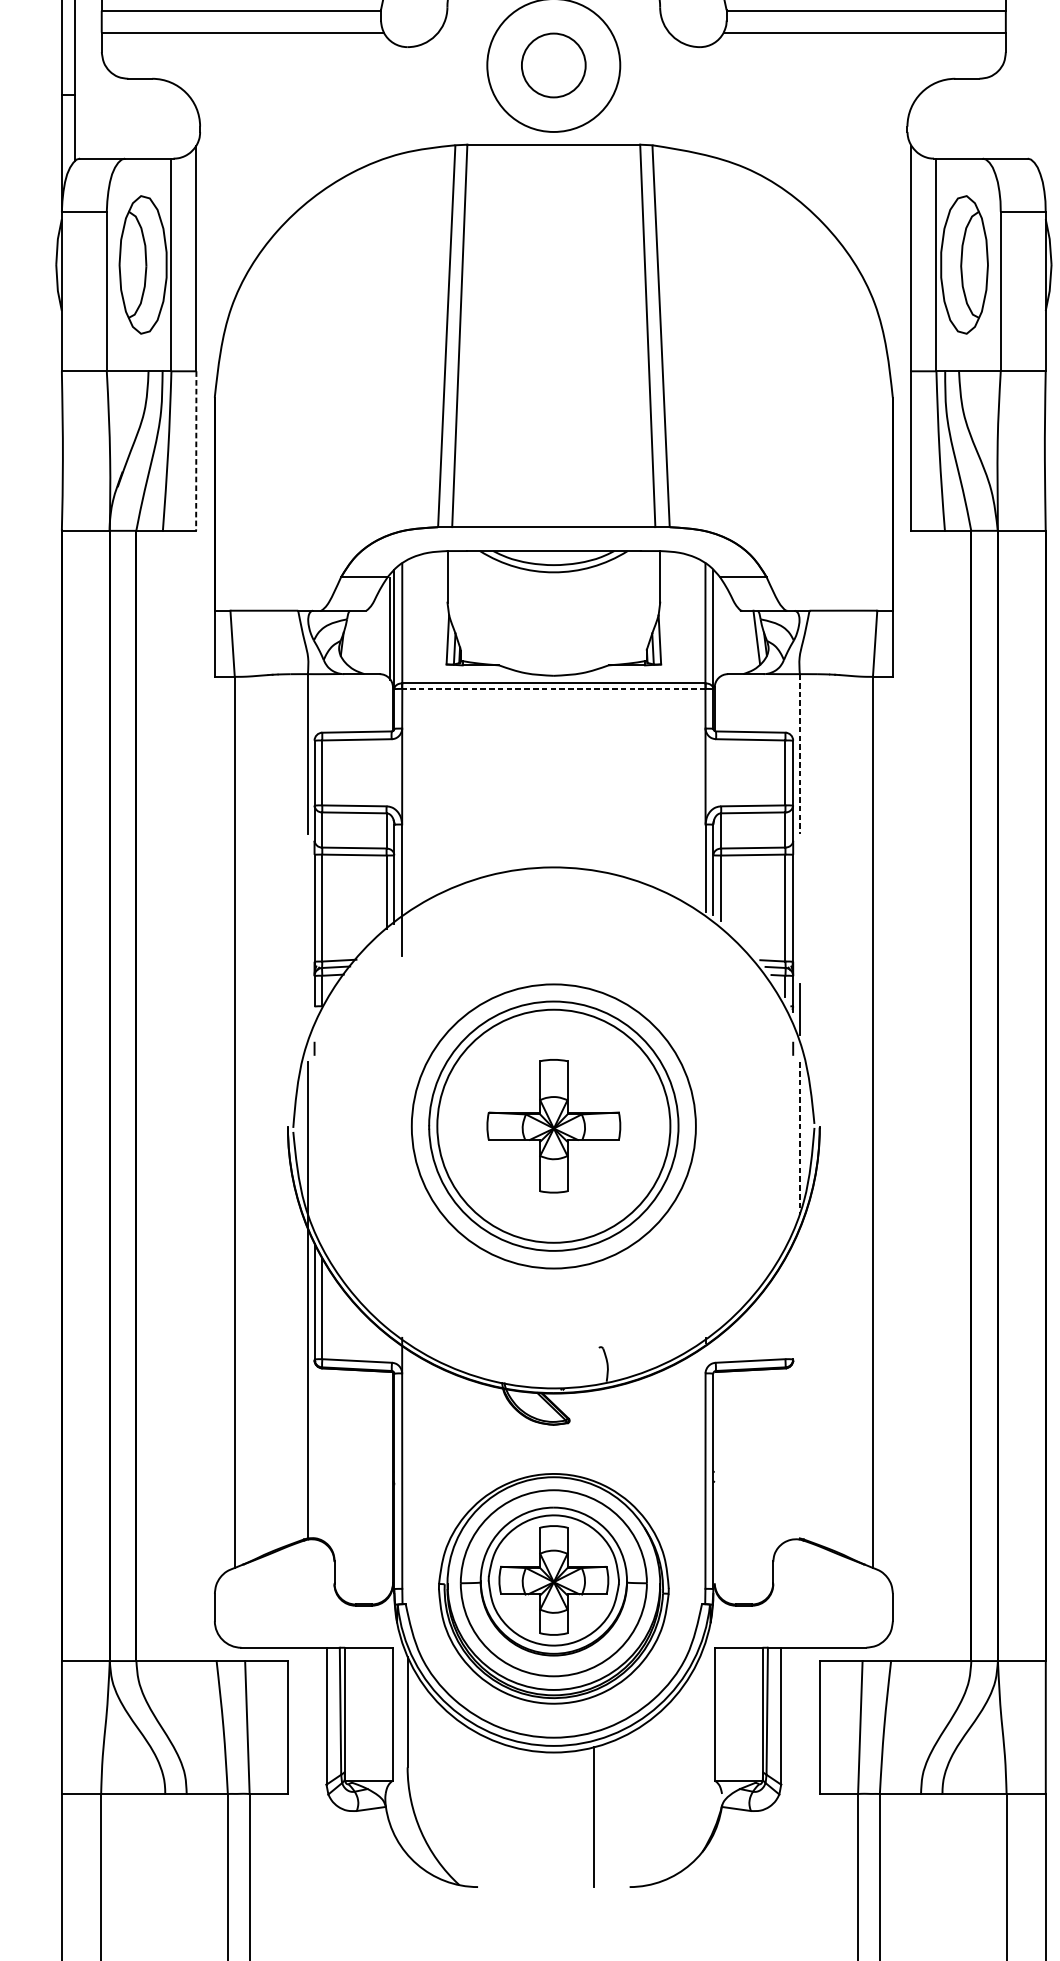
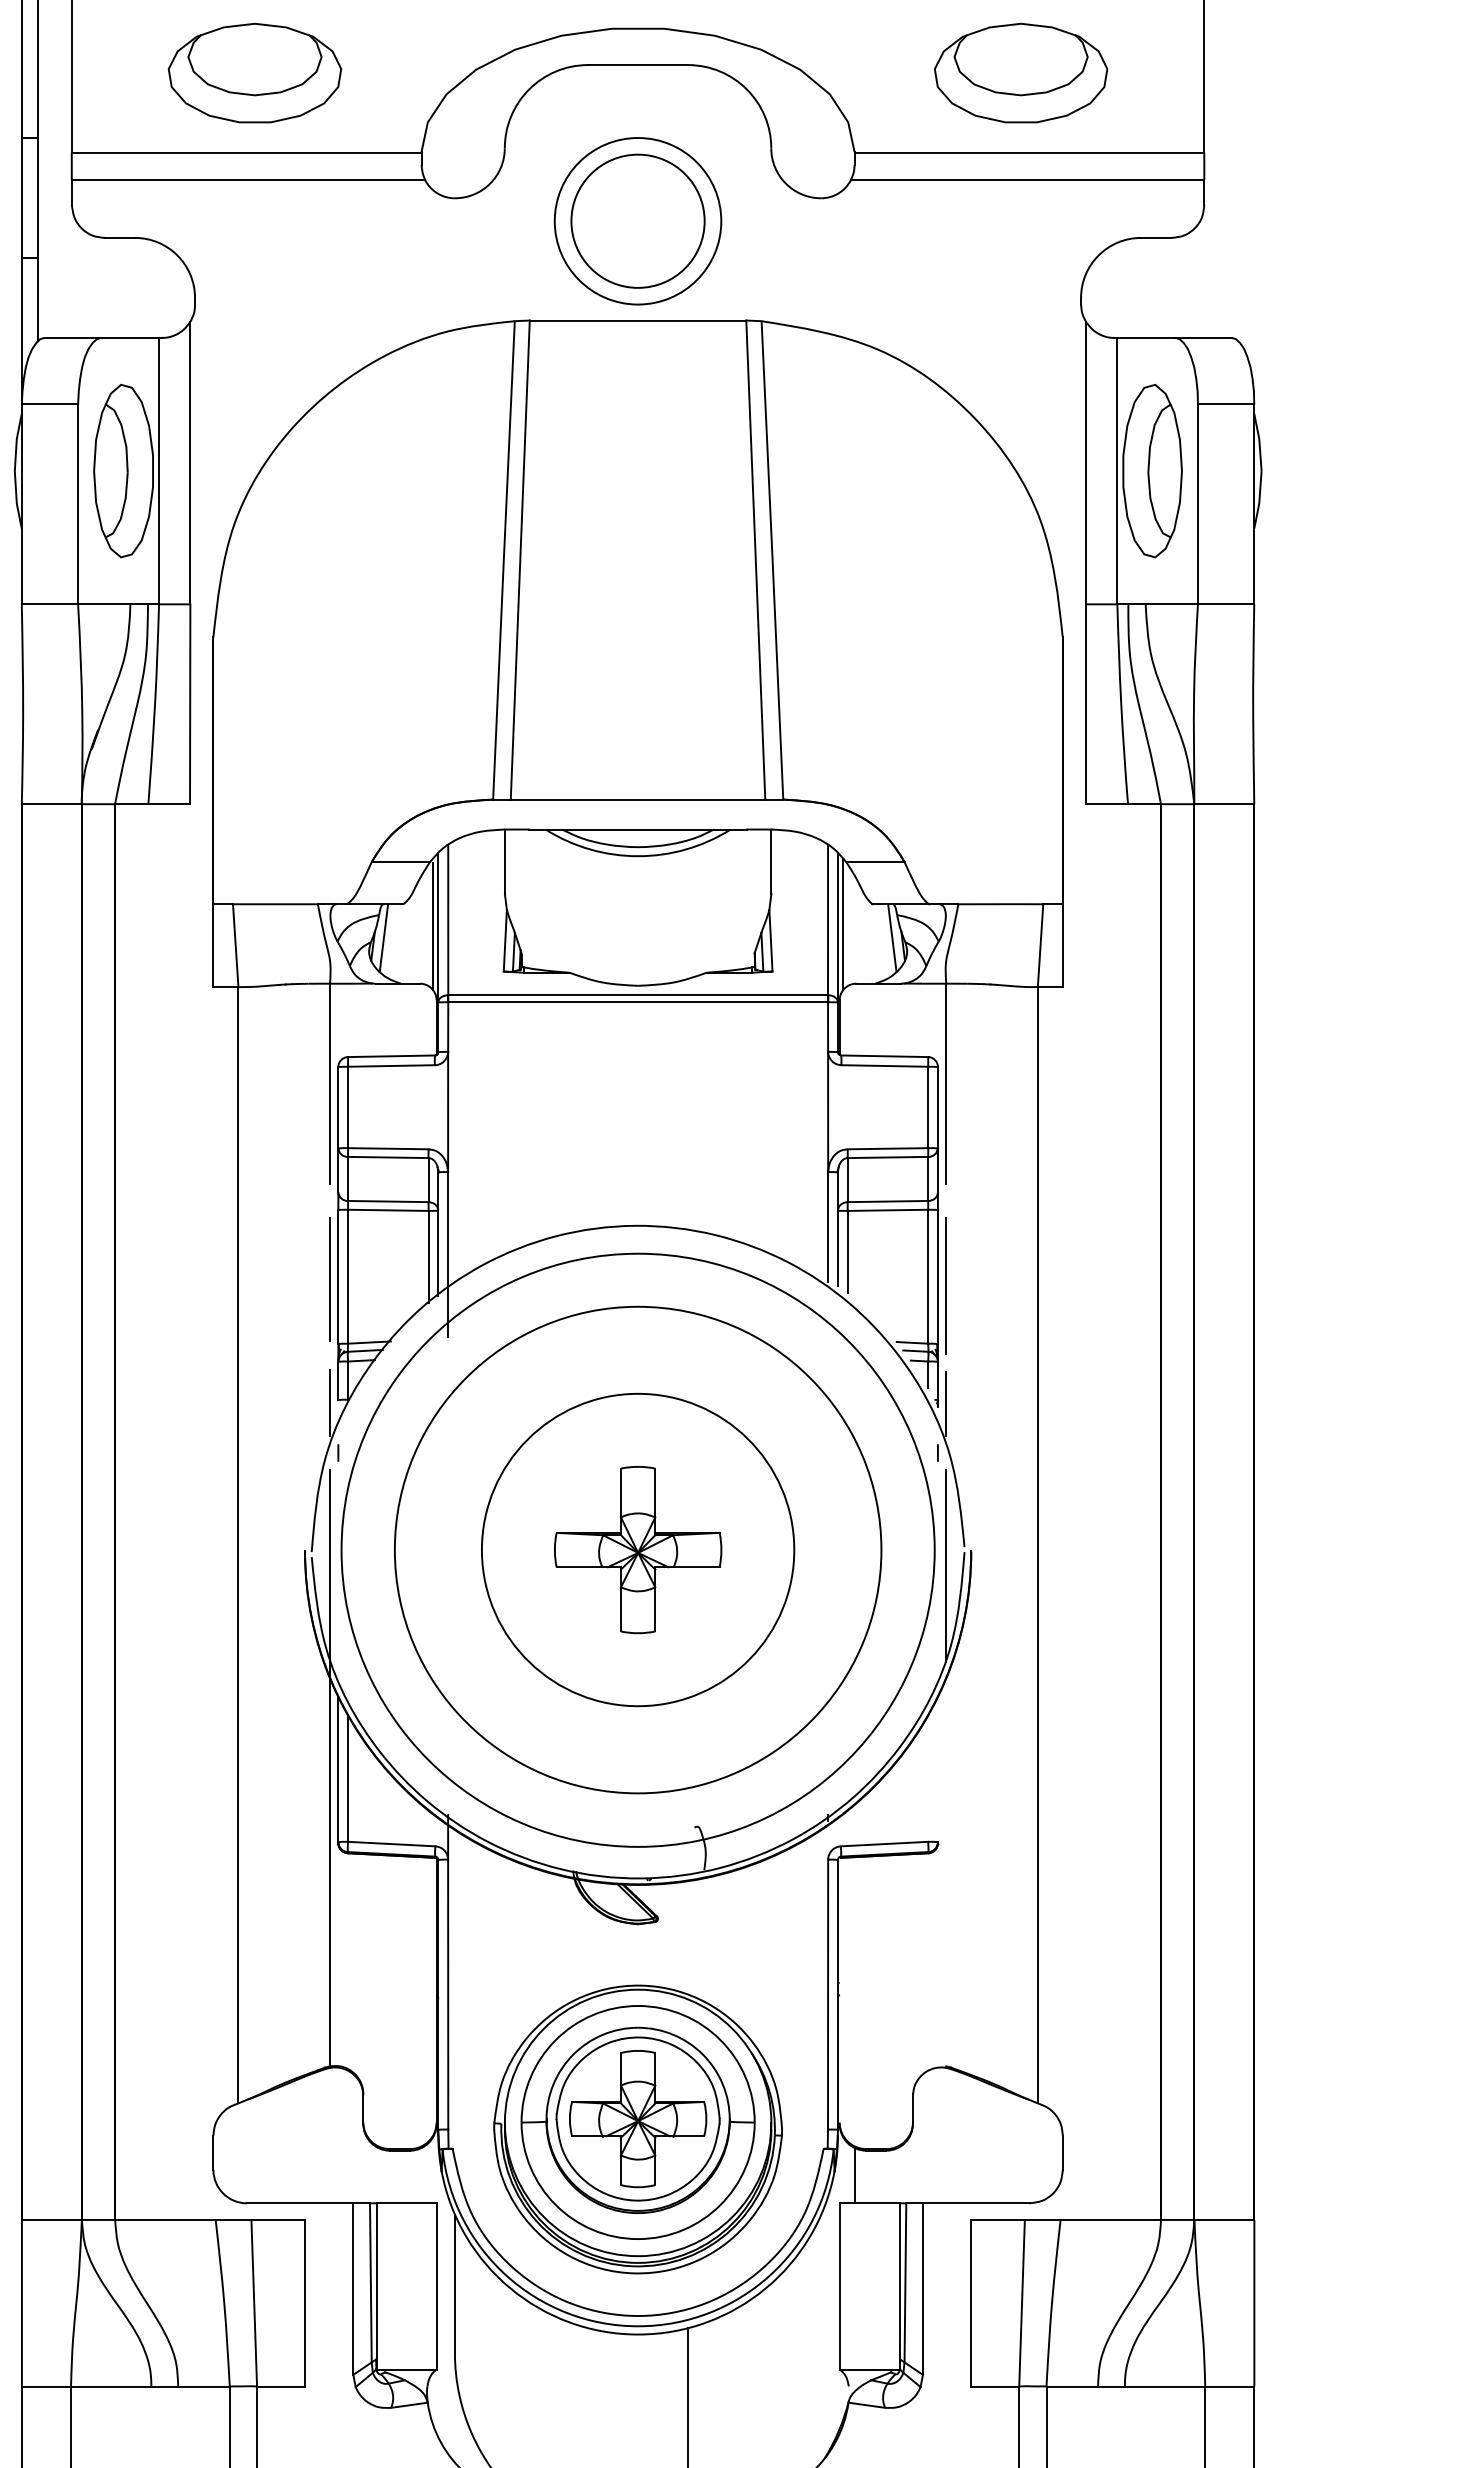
circle: (553, 64) -> (637, 220), size x1.67
line: (196, 451) -> (190, 704), dashed -> solid
line: (717, 626) -> (842, 924), added
line: (350, 637) -> (383, 937), added
line: (554, 689) -> (638, 1002), dashed -> solid
line: (800, 754) -> (946, 1084), dashed -> solid
line: (308, 910) -> (330, 1279), added
line: (800, 915) -> (946, 1286), added
line: (308, 1009) -> (330, 1403), added
circle: (553, 1125) -> (637, 1549), size x1.67
circle: (553, 1125) -> (637, 1549), size x1.67
line: (800, 1138) -> (946, 1565), dashed -> solid
line: (726, 1625) -> (854, 2175), added

